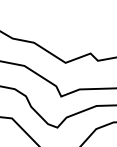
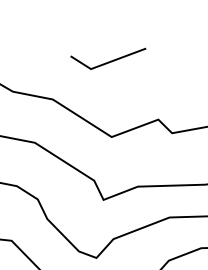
line: (64, 21) -> (109, 59), added

